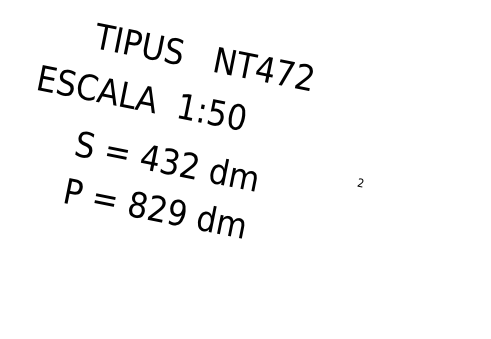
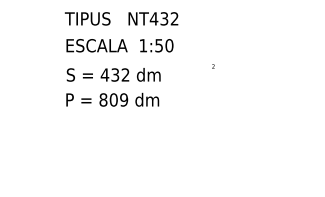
text: (285, 72) -> (164, 18), NT472 -> NT432
text: (141, 97) -> (119, 45), moved
text: (157, 207) -> (113, 99), 829 -> 809

